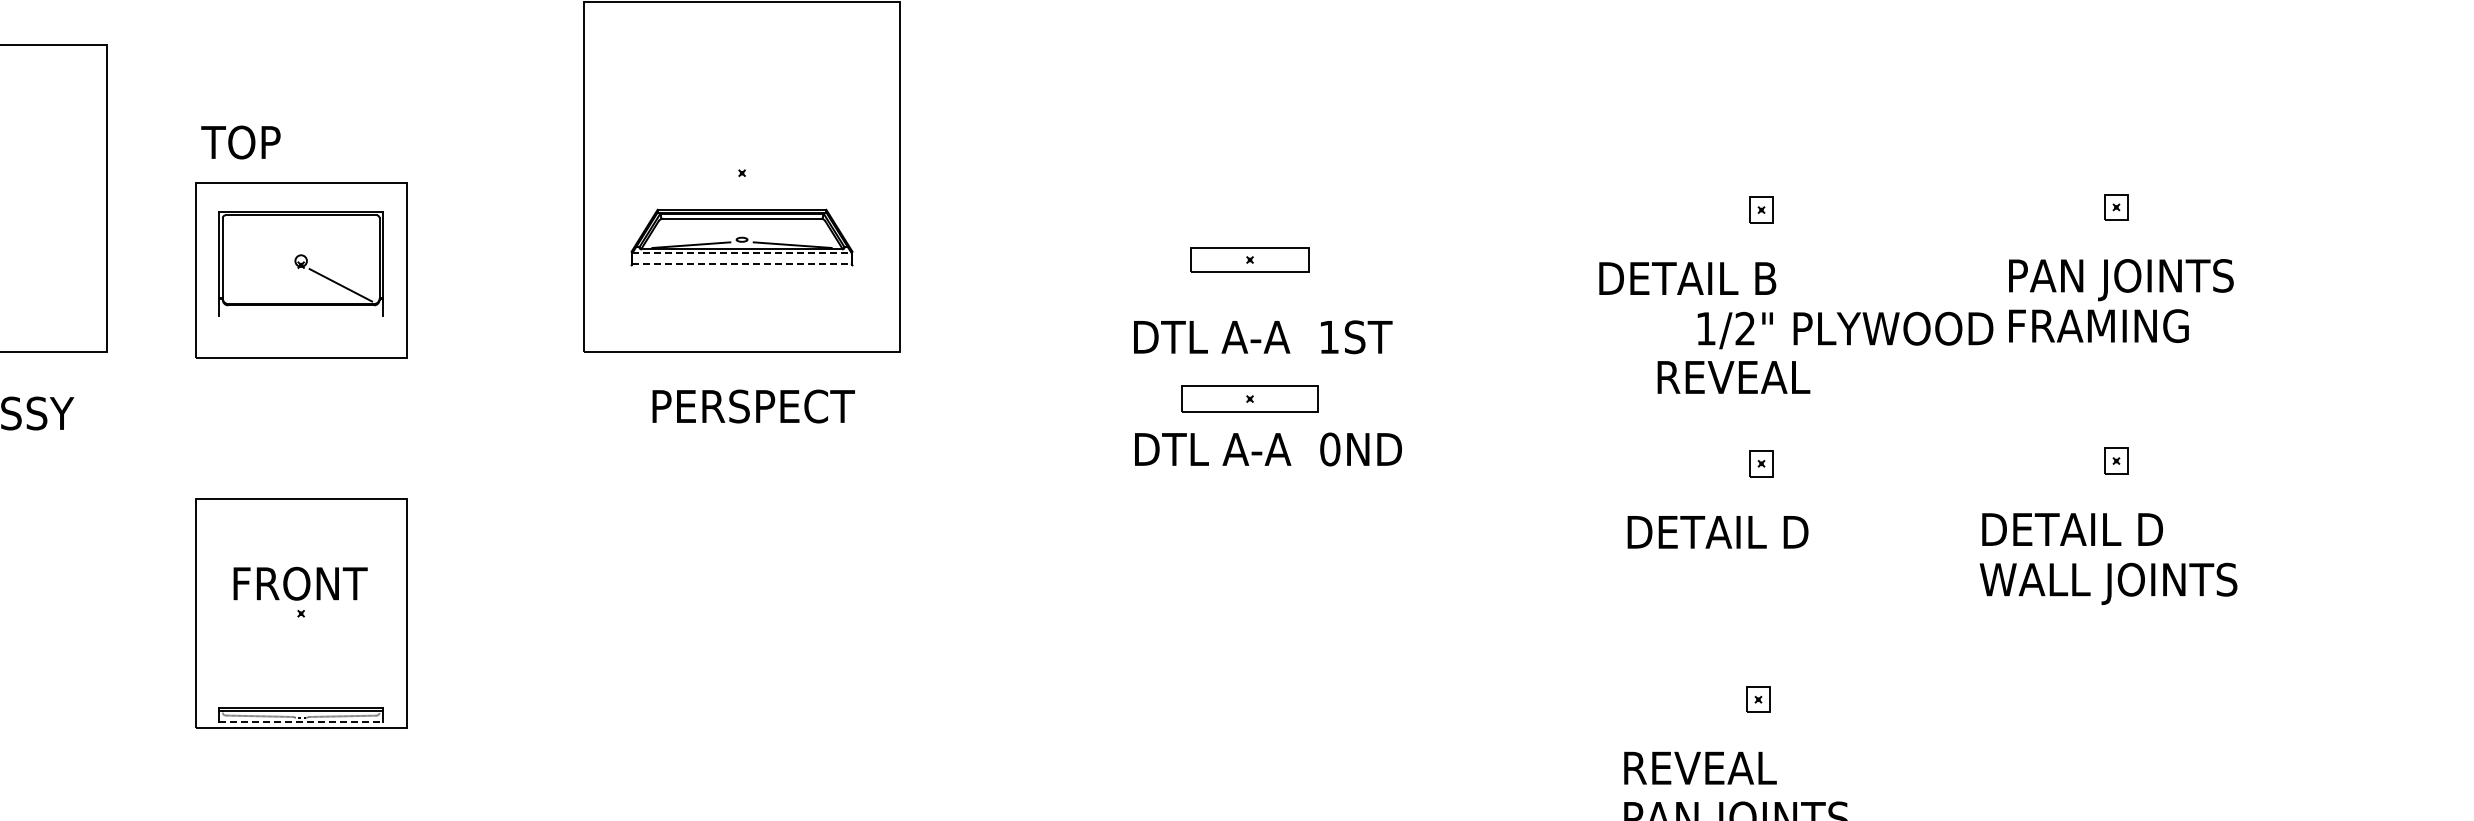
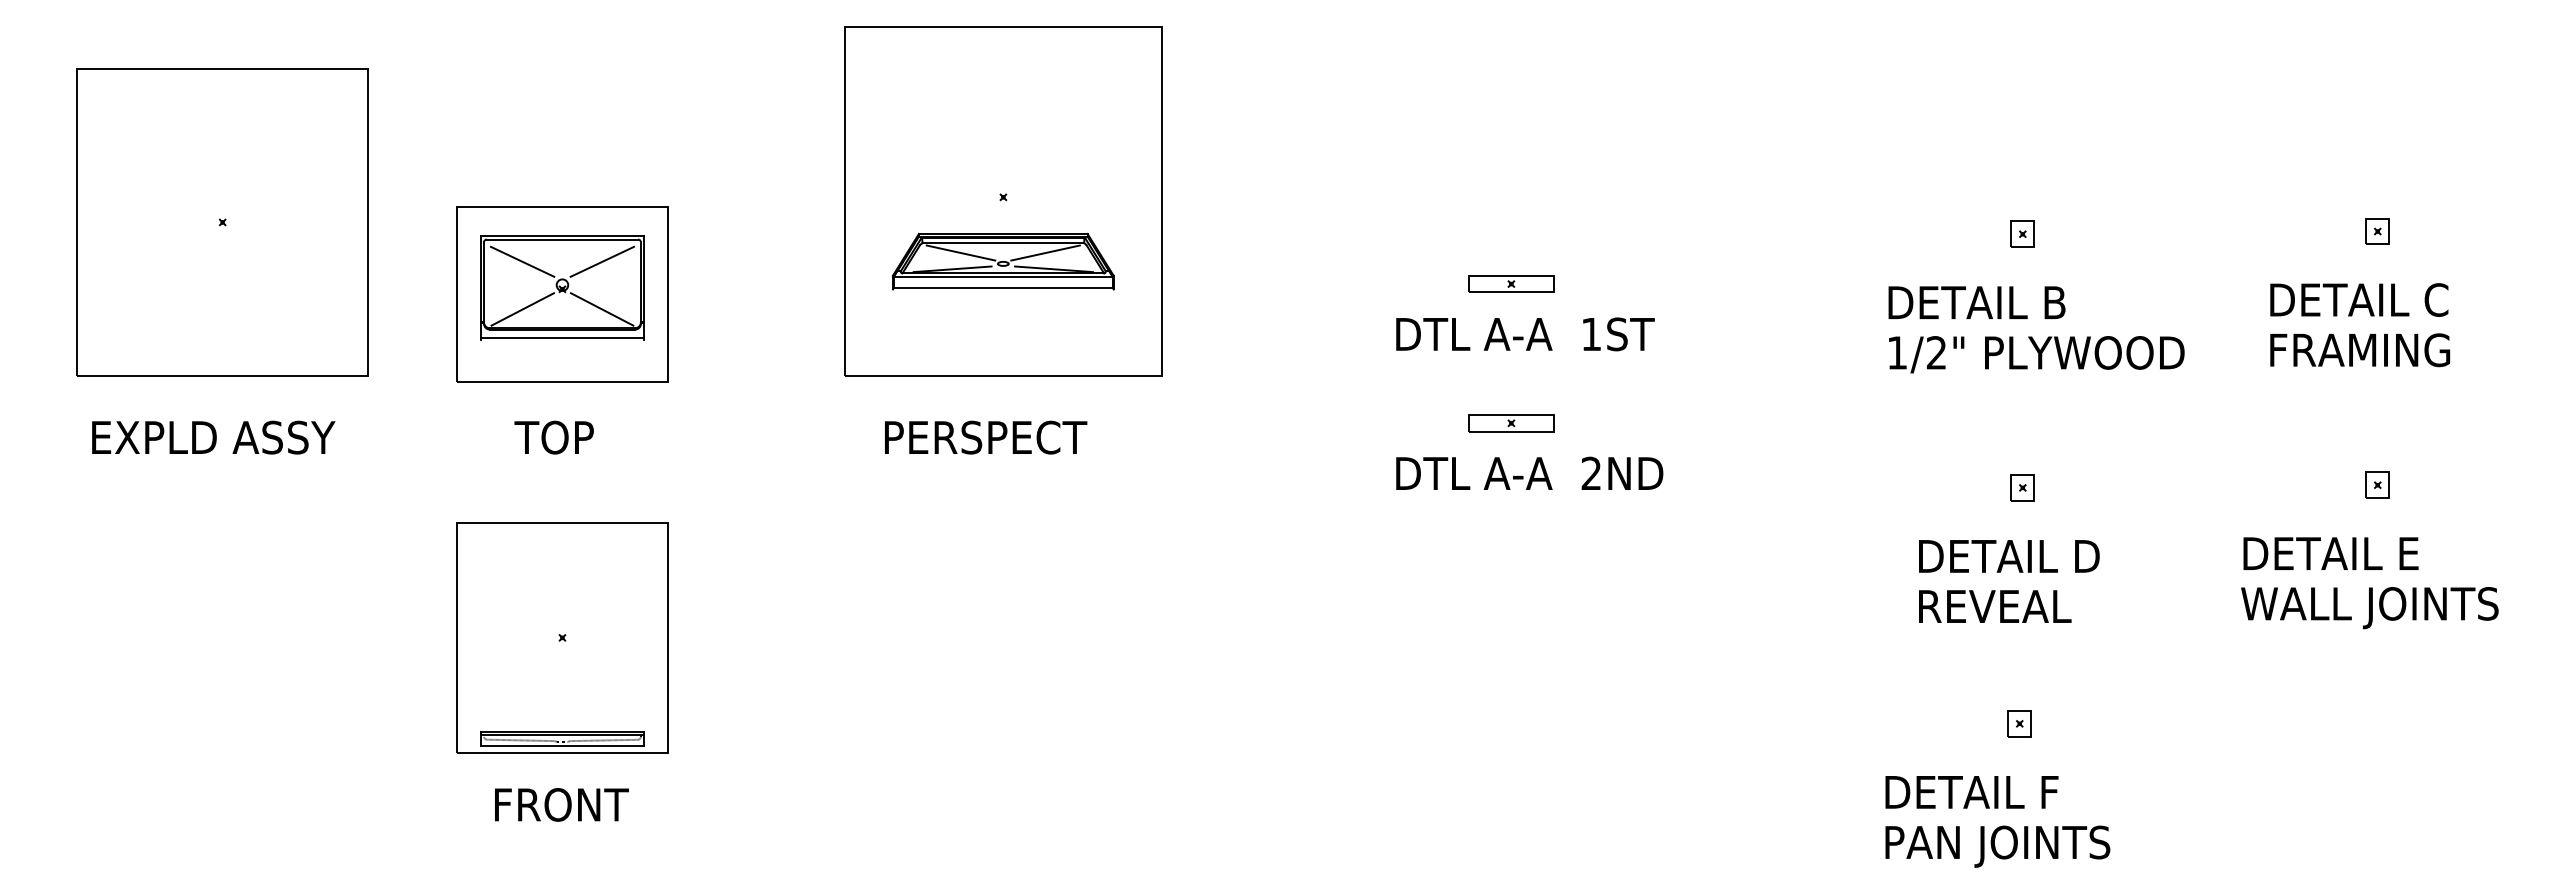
text: (240, 142) -> (553, 437), moved
line: (699, 228) -> (960, 252), added
line: (784, 228) -> (1045, 252), added
line: (261, 237) -> (522, 261), added
line: (340, 237) -> (601, 261), added
line: (742, 253) -> (1003, 277), dashed -> solid
part: (1250, 259) -> (1511, 283), size x0.71
line: (742, 264) -> (1003, 288), dashed -> solid
text: (1687, 278) -> (1976, 302), moved
text: (2123, 280) -> (2384, 304), PAN JOINTS -> DETAIL C
line: (261, 285) -> (522, 309), added
line: (301, 313) -> (562, 337), added
text: (1845, 330) -> (2036, 354), moved
text: (1263, 337) -> (1525, 334), moved
text: (1734, 377) -> (1995, 606), moved
part: (1250, 399) -> (1511, 423), size x0.62
text: (754, 406) -> (986, 437), moved
text: (1330, 449) -> (1591, 473), 0ND -> 2ND
text: (2152, 529) -> (2413, 553), DETAIL D -> DETAIL E
text: (1718, 532) -> (2009, 556), moved
text: (300, 583) -> (561, 804), moved
line: (301, 721) -> (562, 745), dashed -> solid
text: (1712, 768) -> (1973, 792), REVEAL -> DETAIL F

